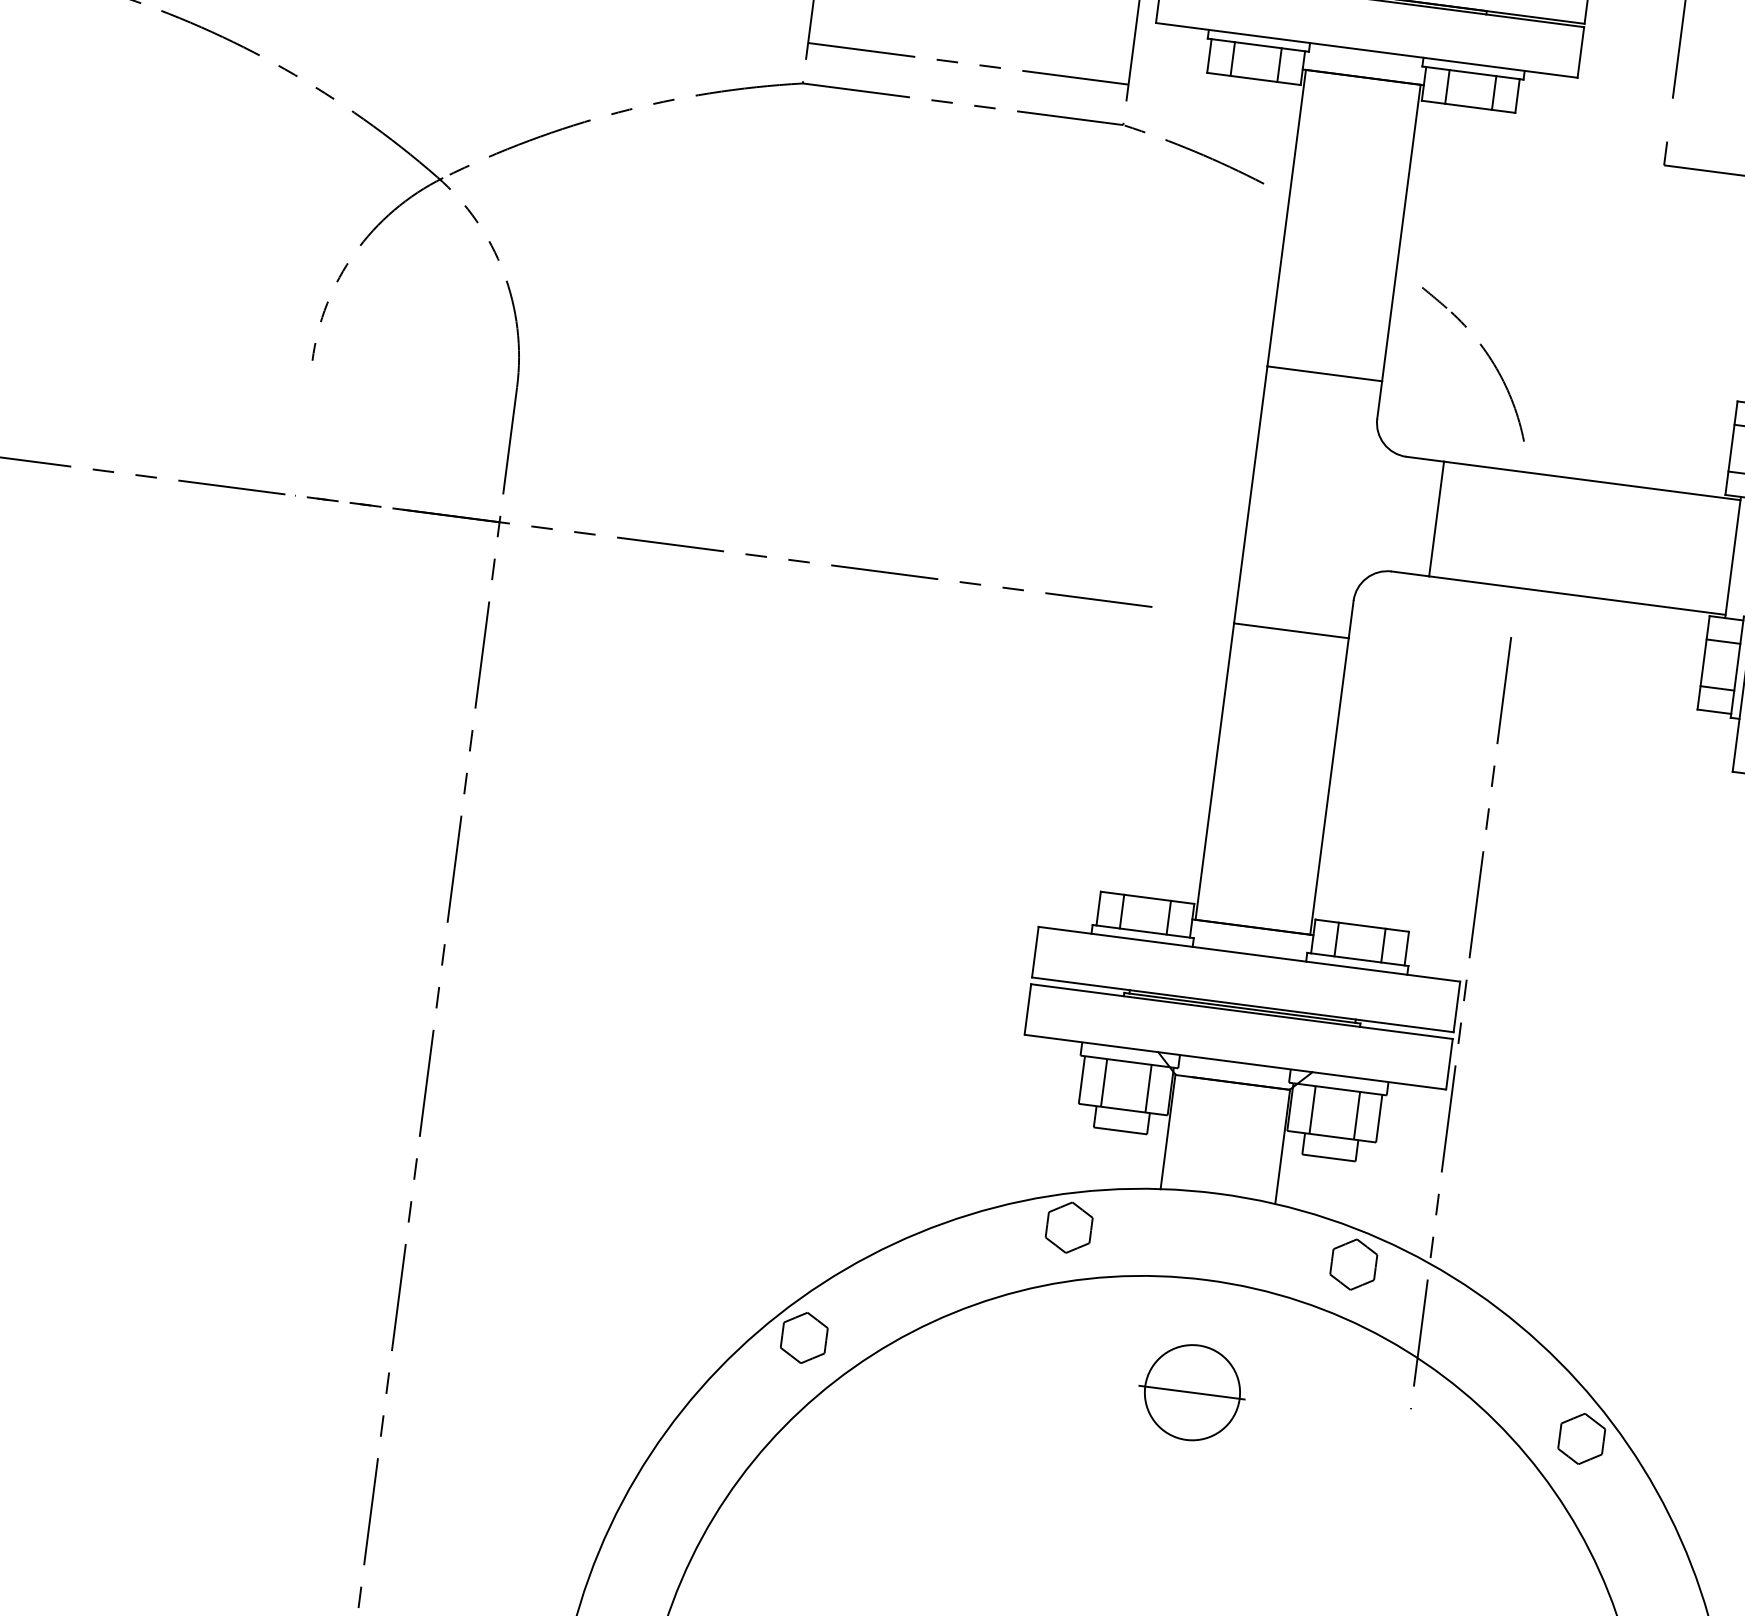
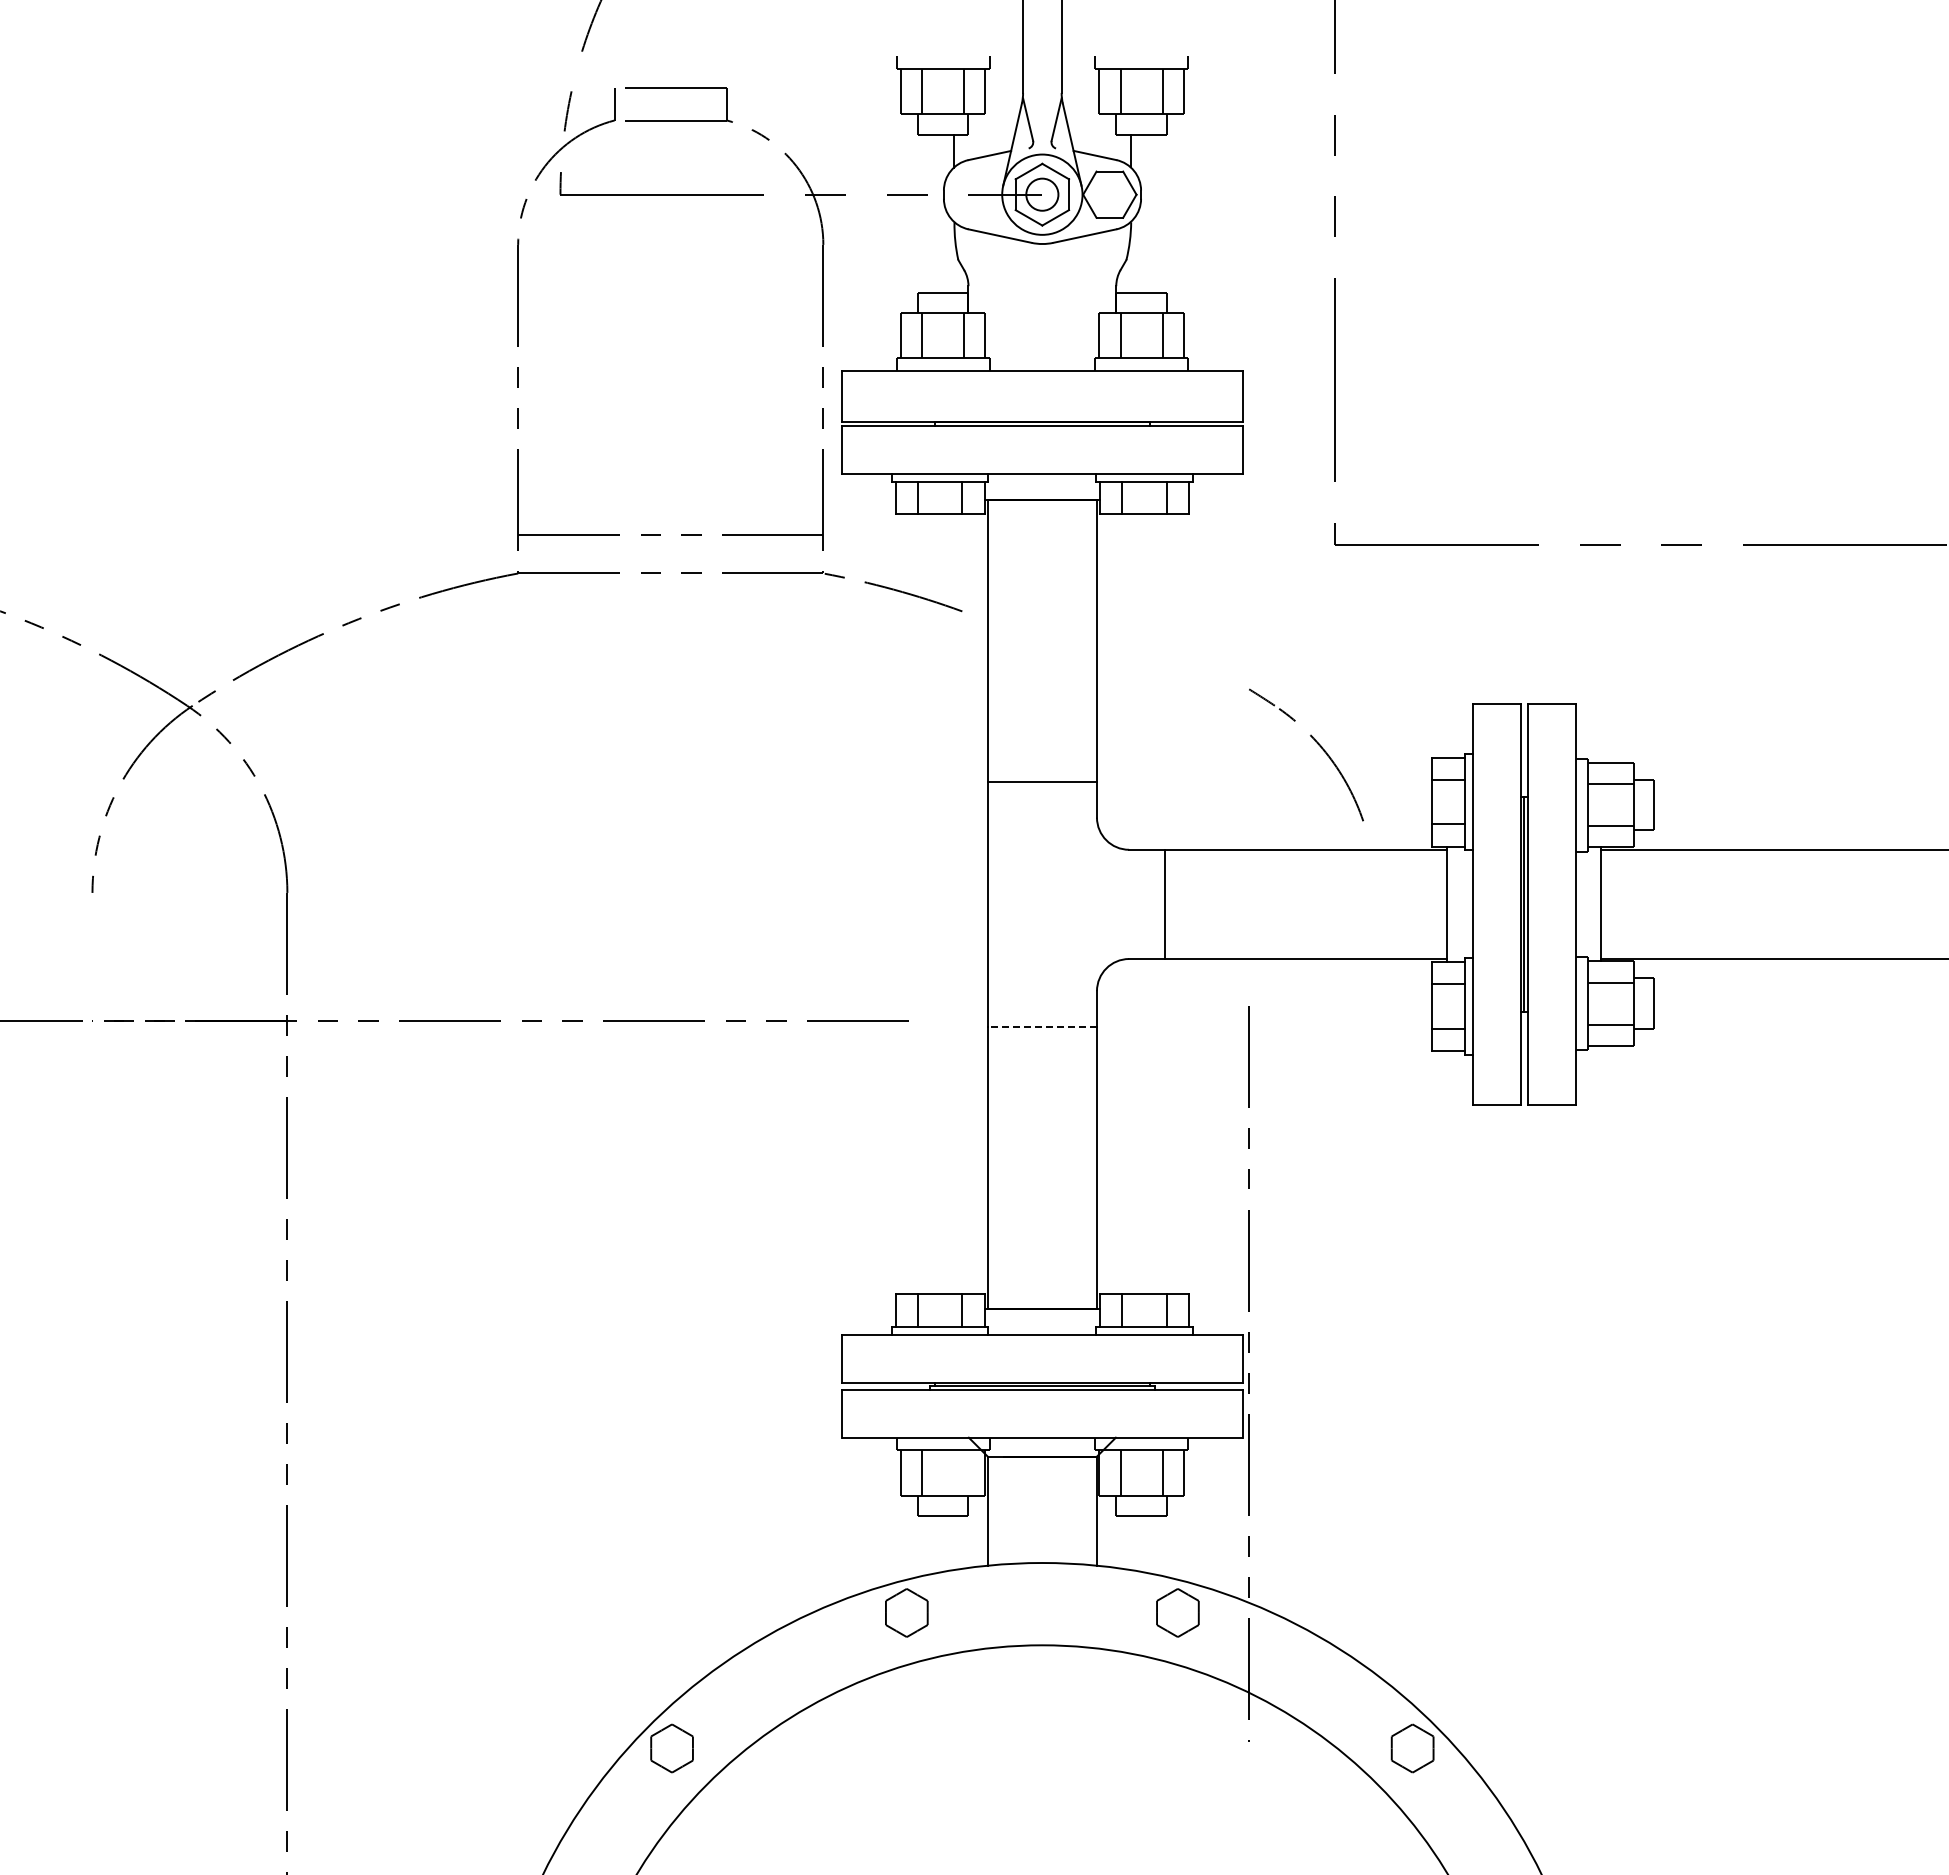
part: (1485, 353) -> (1316, 743), moved
line: (1291, 630) -> (1042, 1026), solid -> dashed
line: (1148, 1088) -> (964, 1472), removed
part: (1191, 1392) -> (1041, 1752), removed

